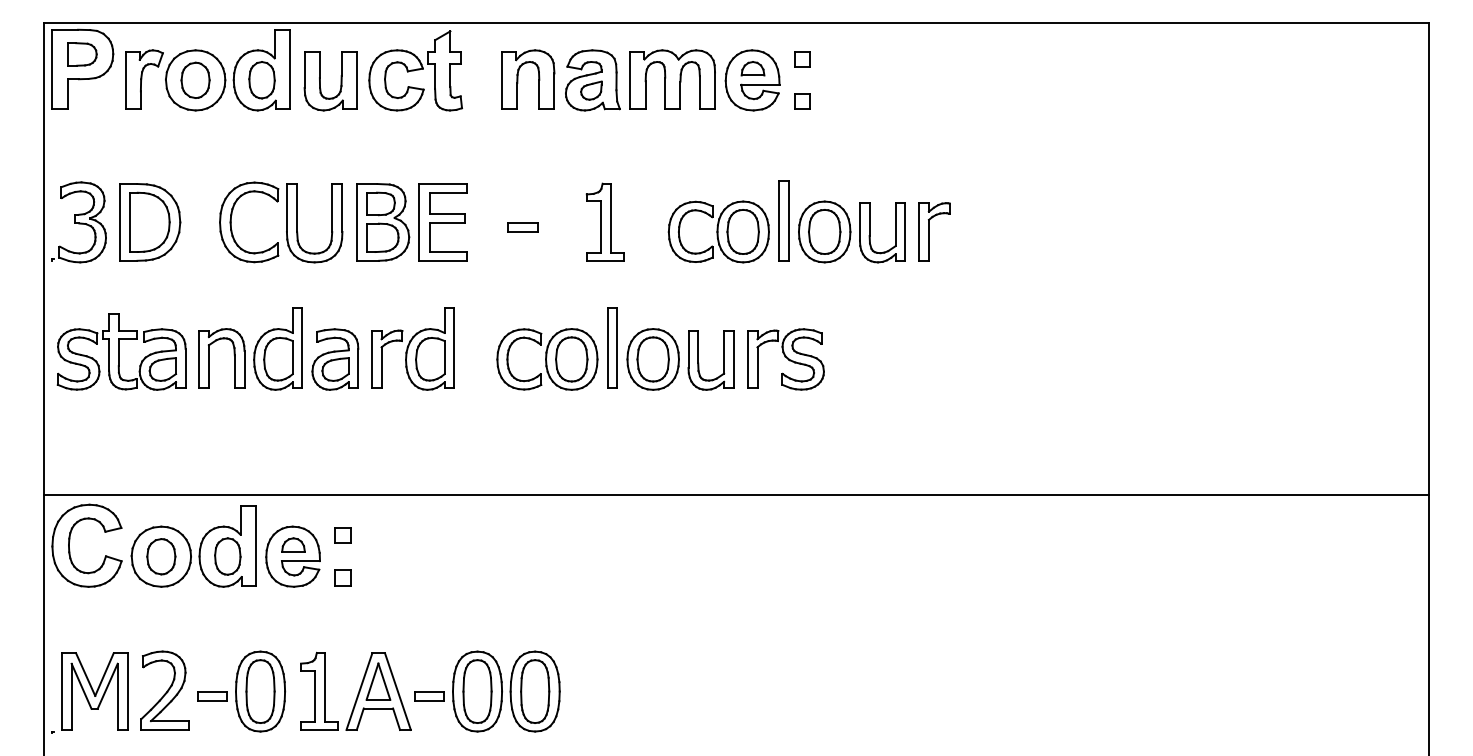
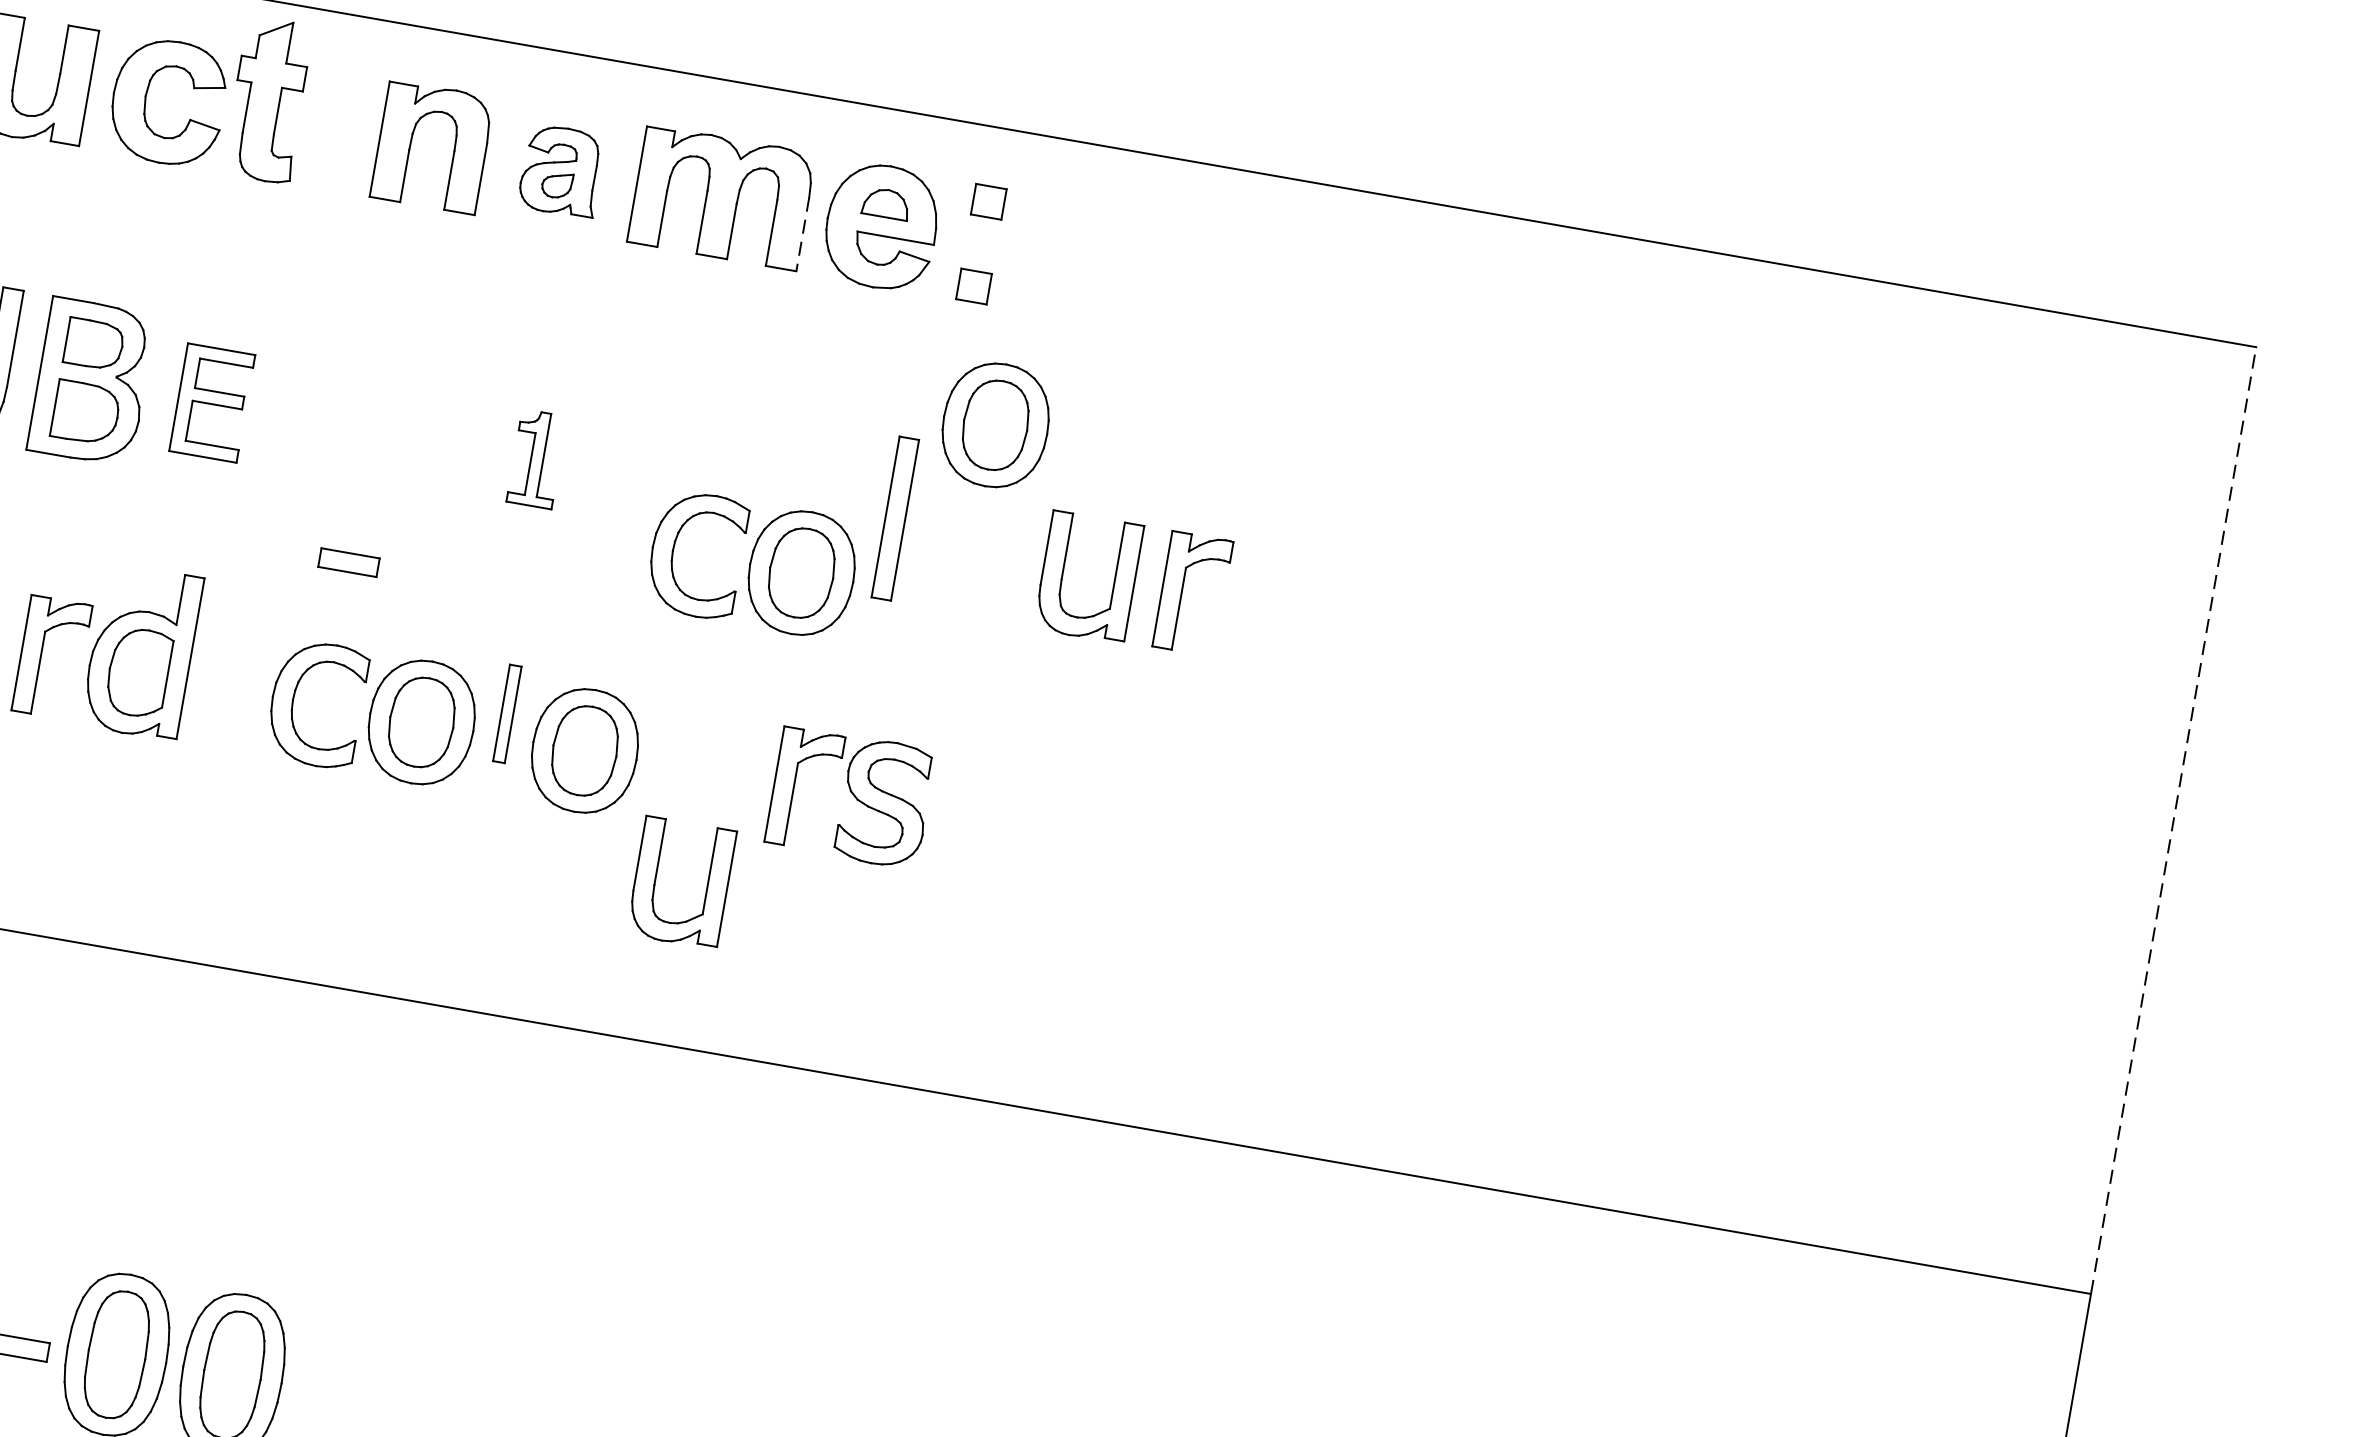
part: (592, 80) -> (560, 170), size x0.7
line: (715, 91) -> (803, 235), solid -> dashed
part: (604, 221) -> (535, 457), size x0.6
part: (442, 222) -> (210, 402), size x0.7
part: (522, 227) -> (347, 563), moved
part: (718, 231) -> (752, 563), moved
part: (824, 231) -> (995, 424), moved
line: (1428, 258) -> (2173, 819), solid -> dashed
part: (612, 347) -> (507, 712), size x0.6
part: (699, 363) -> (657, 885), moved

